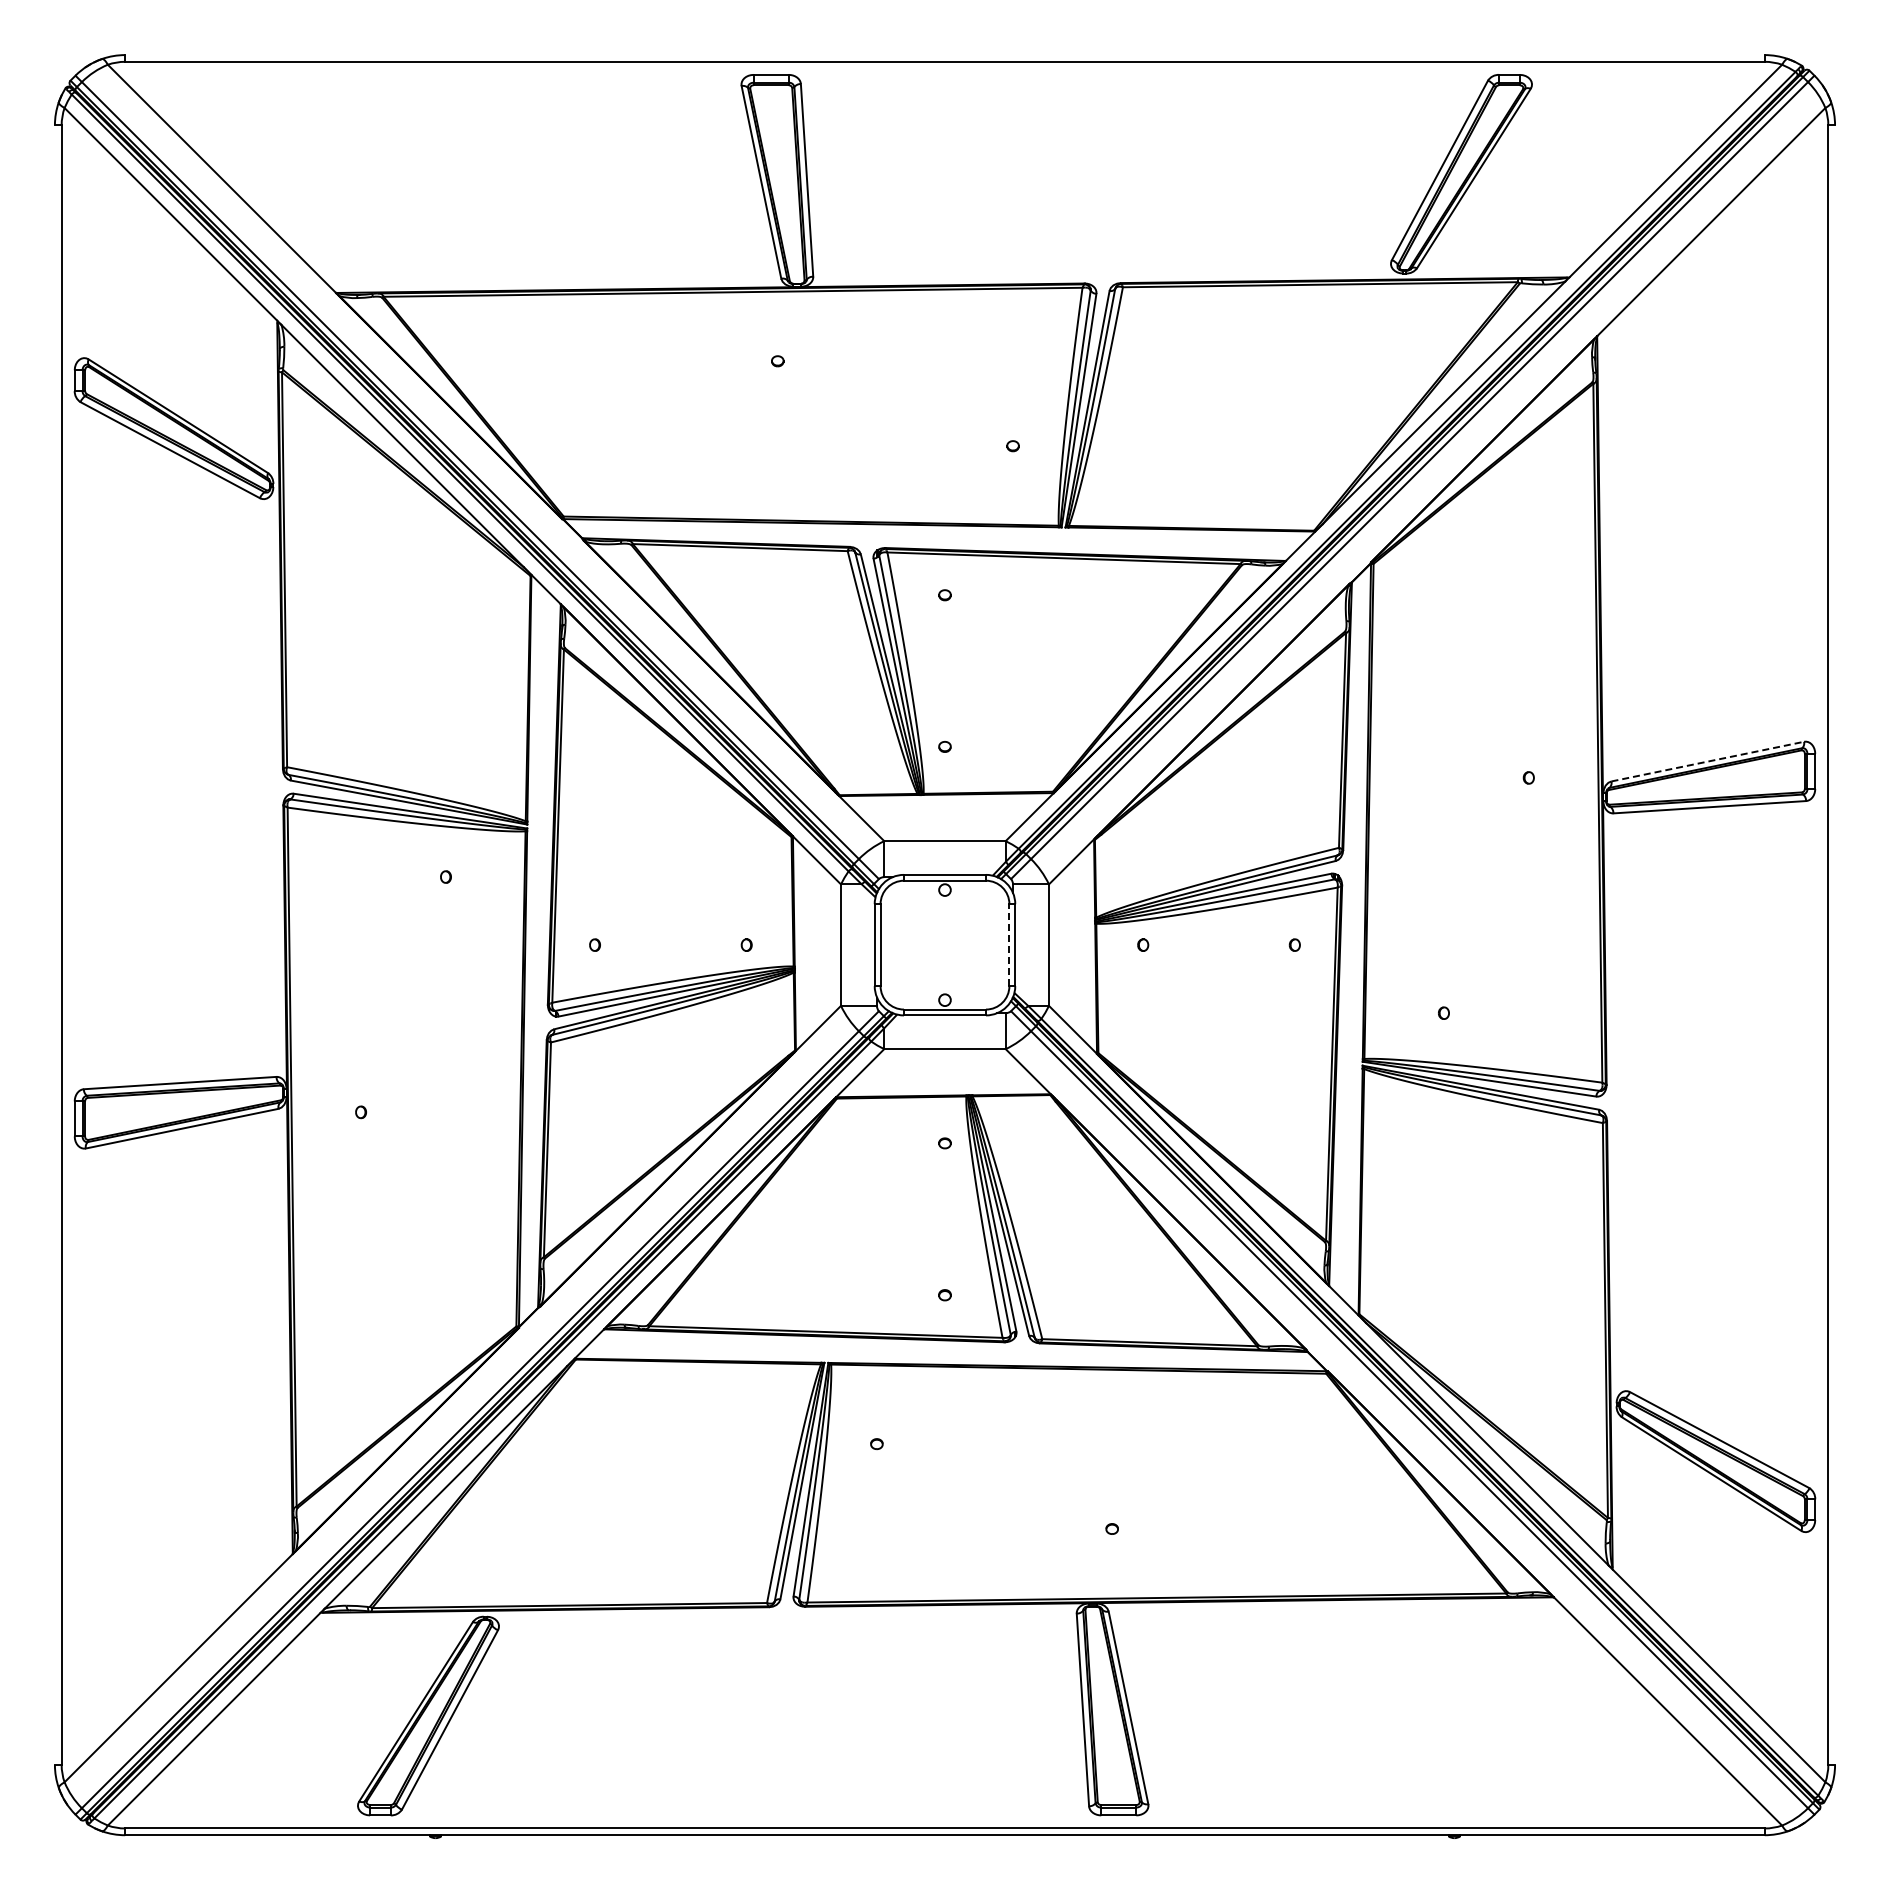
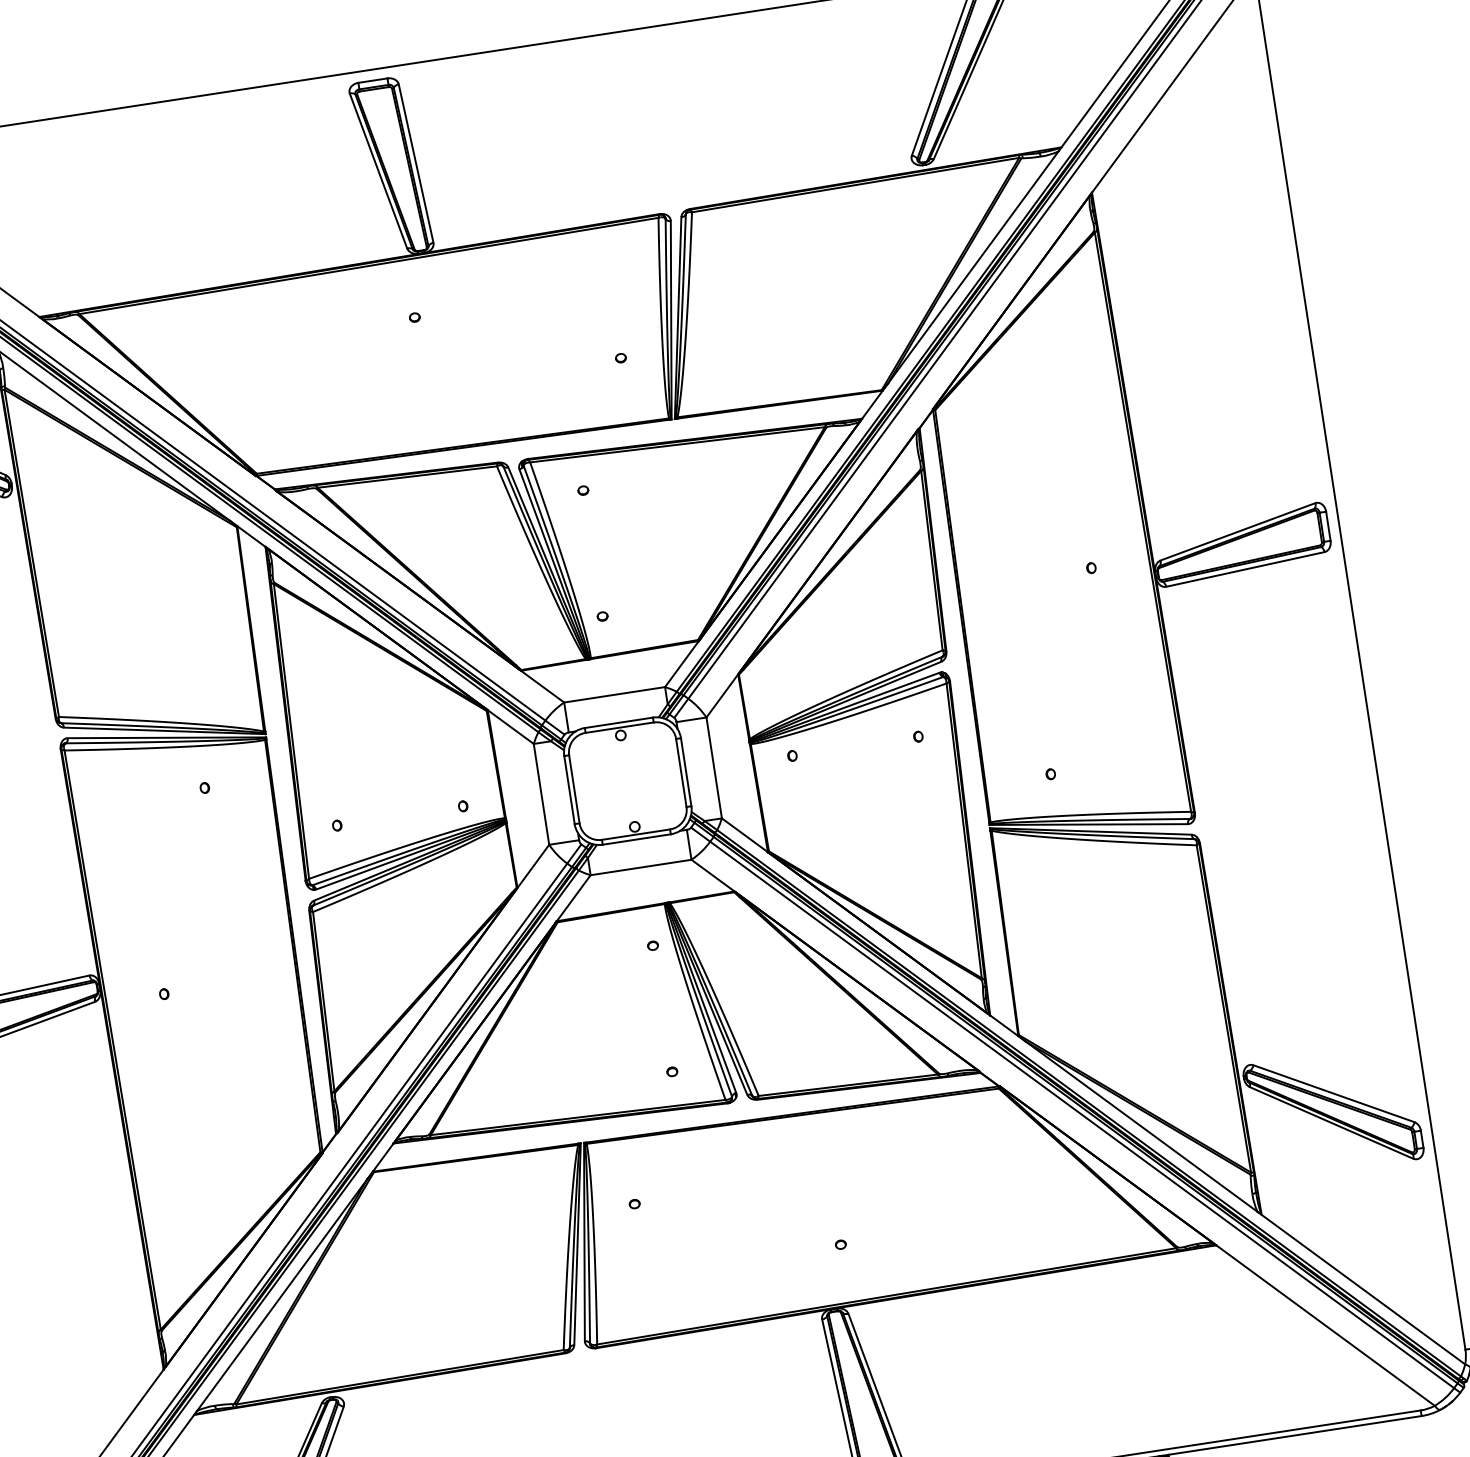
line: (1708, 761) -> (1238, 531), dashed -> solid
line: (1009, 945) -> (681, 773), dashed -> solid

